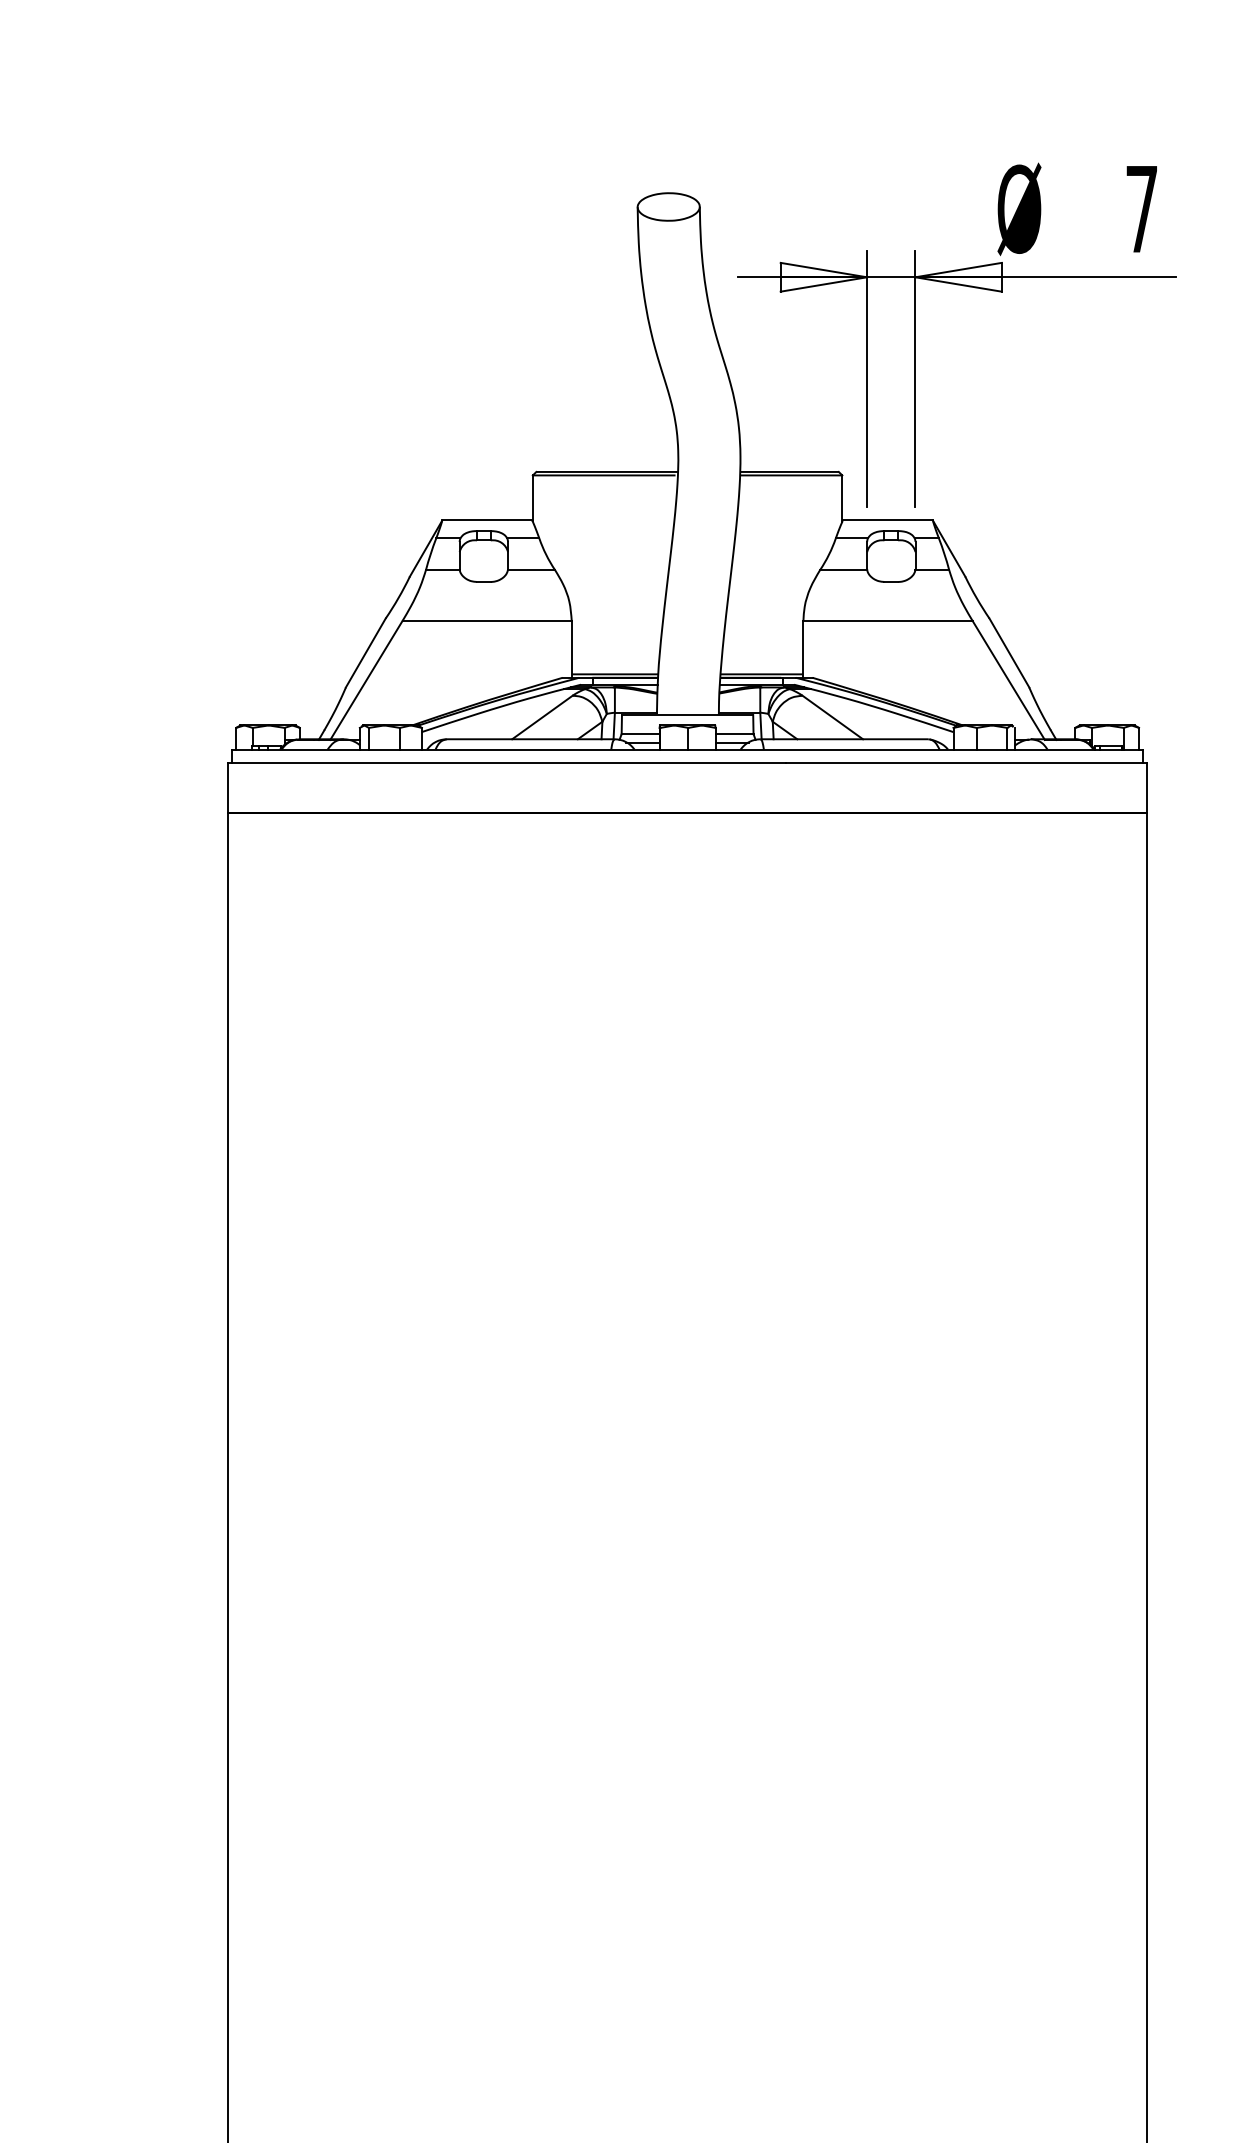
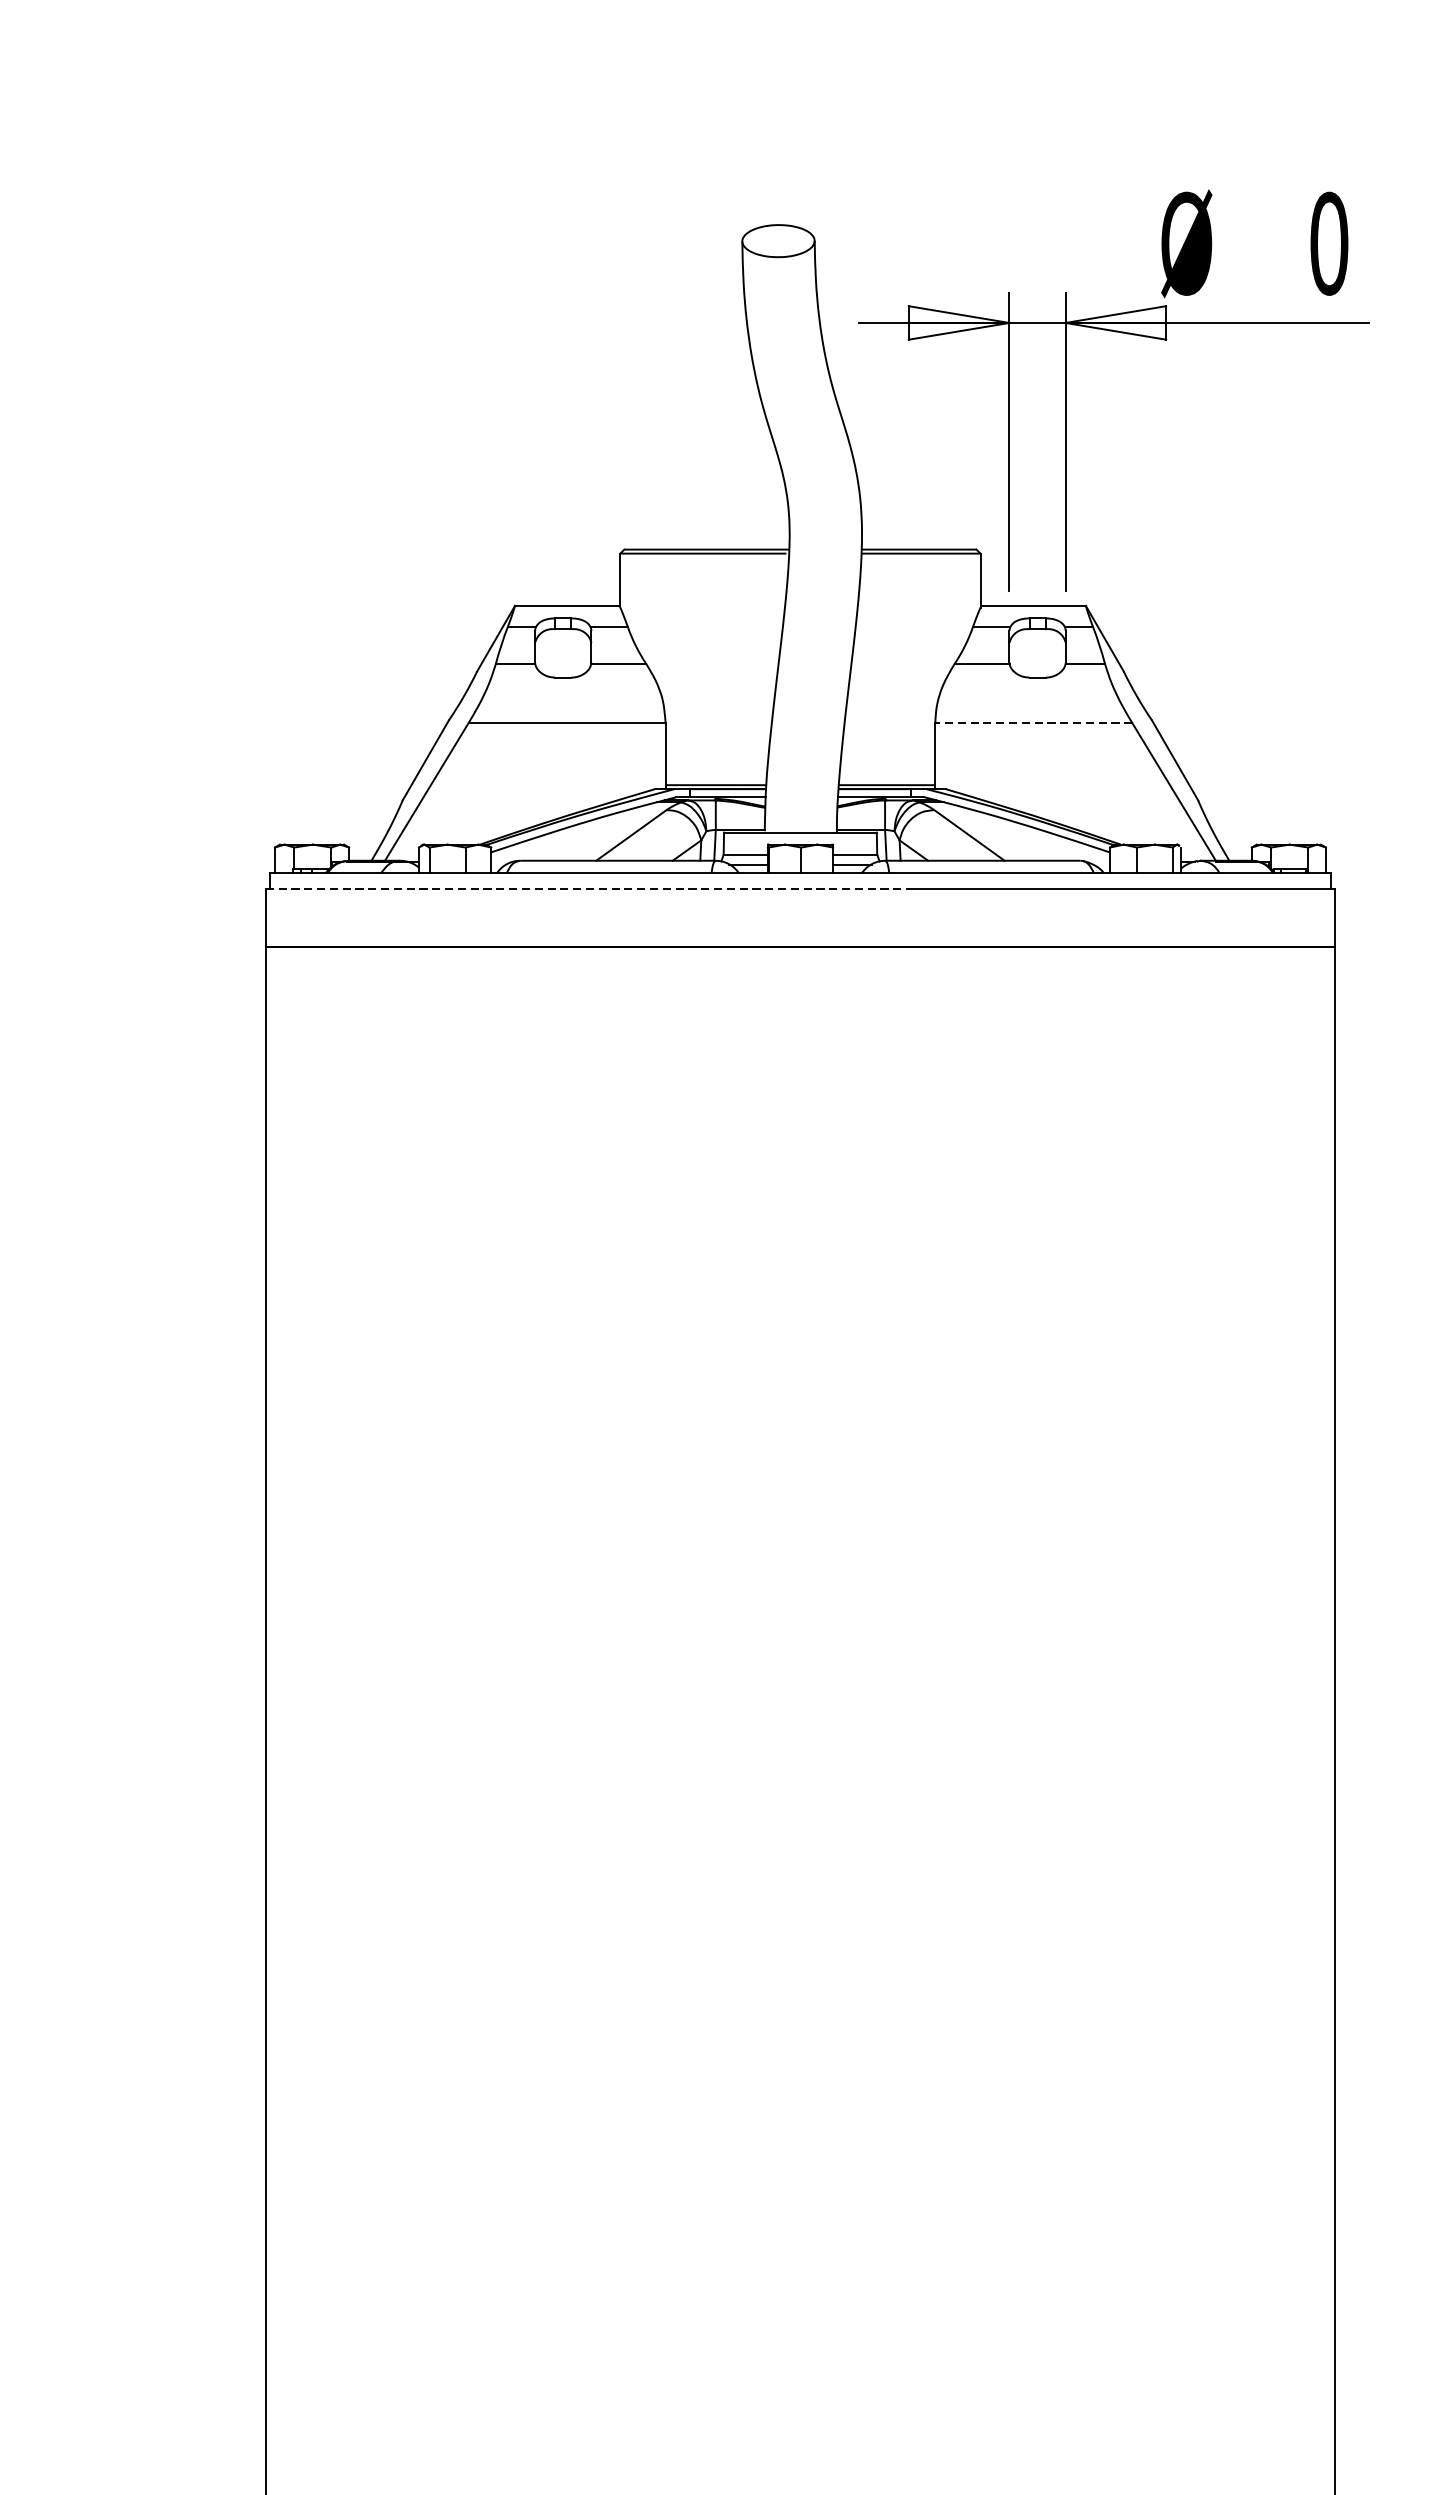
text: (1141, 208) -> (1328, 242), 7 -> 0
line: (888, 621) -> (1034, 723), solid -> dashed
line: (507, 763) -> (590, 888), solid -> dashed

